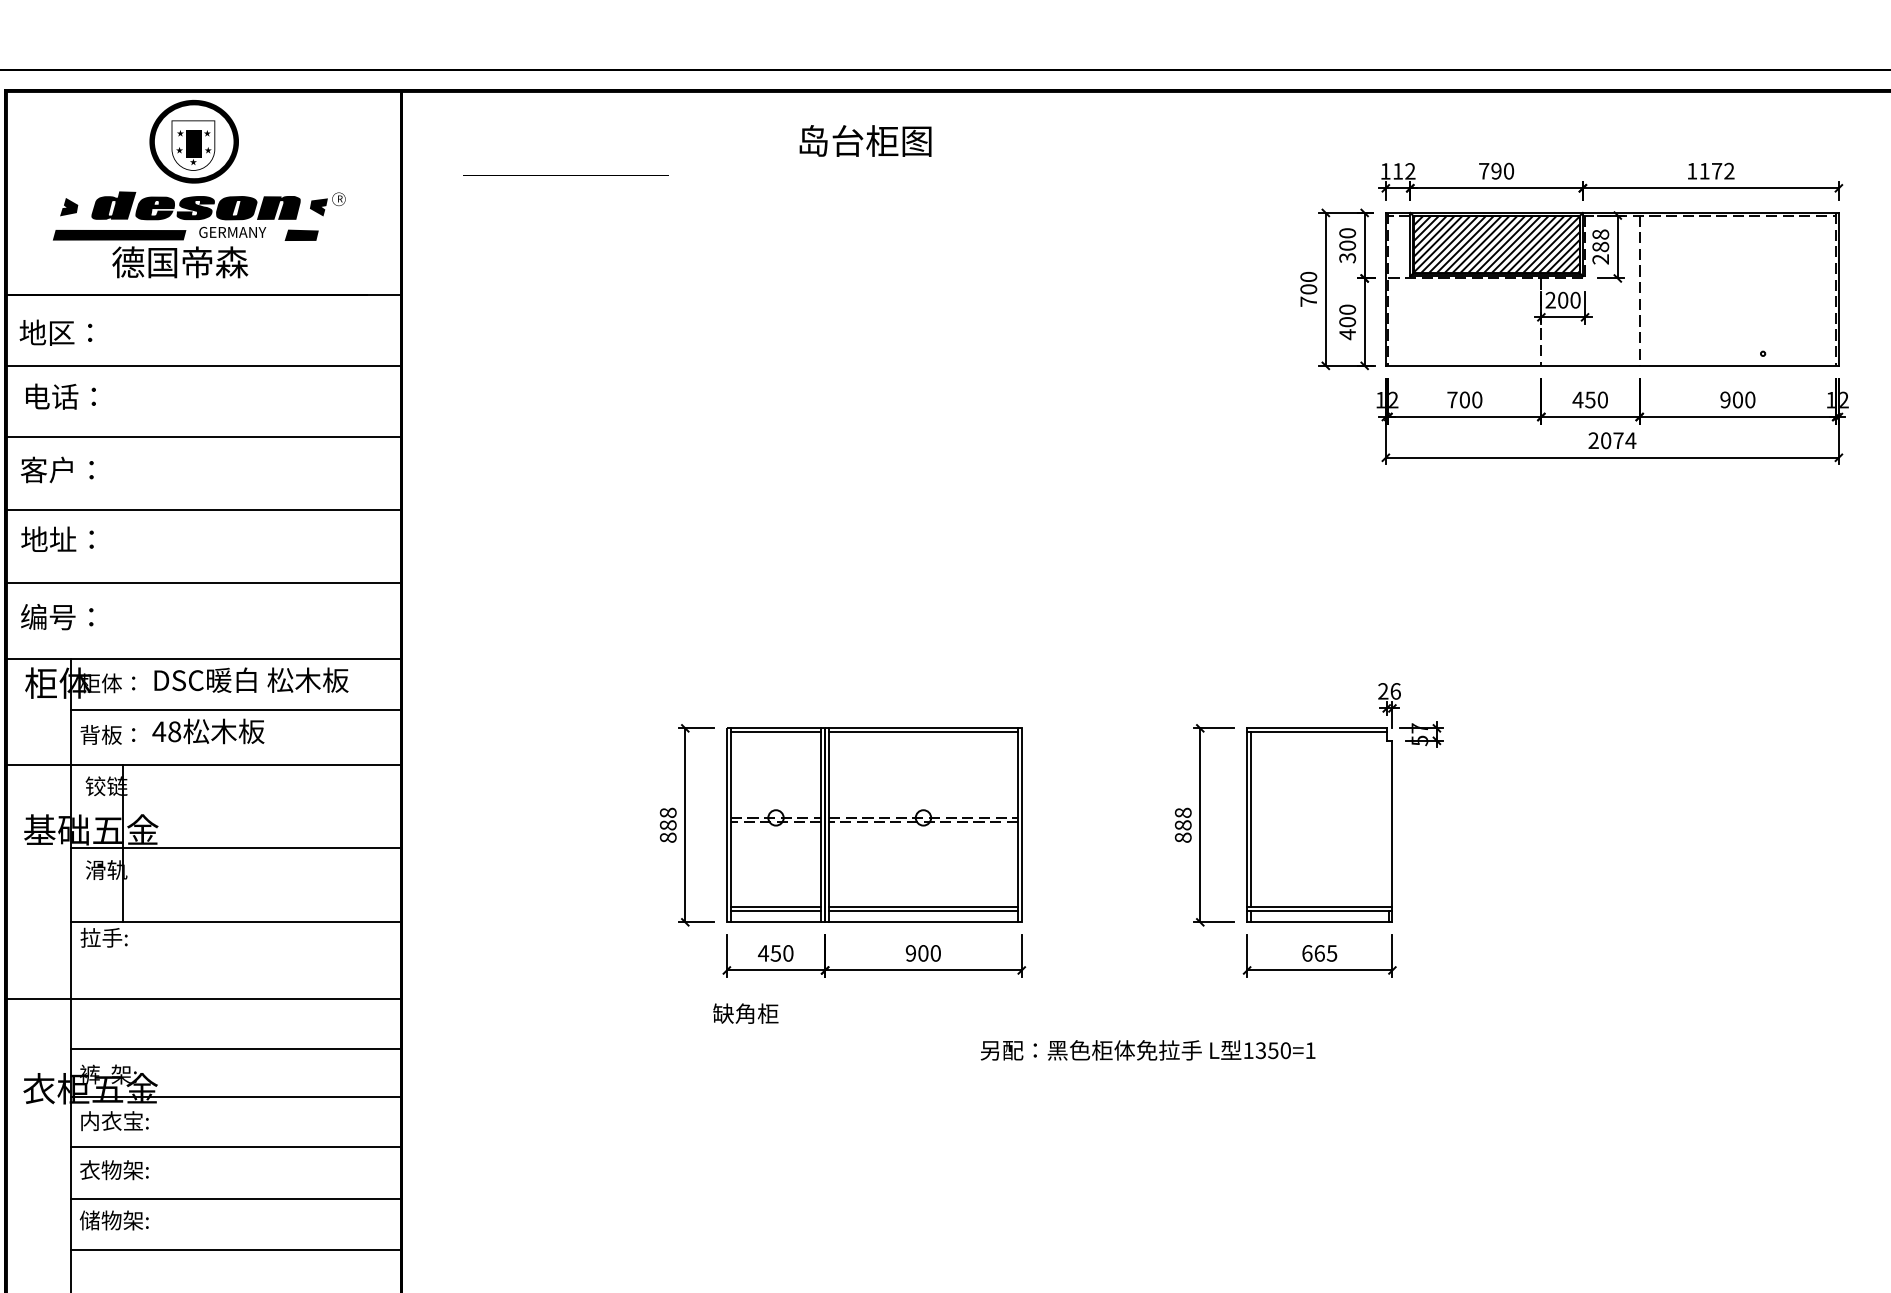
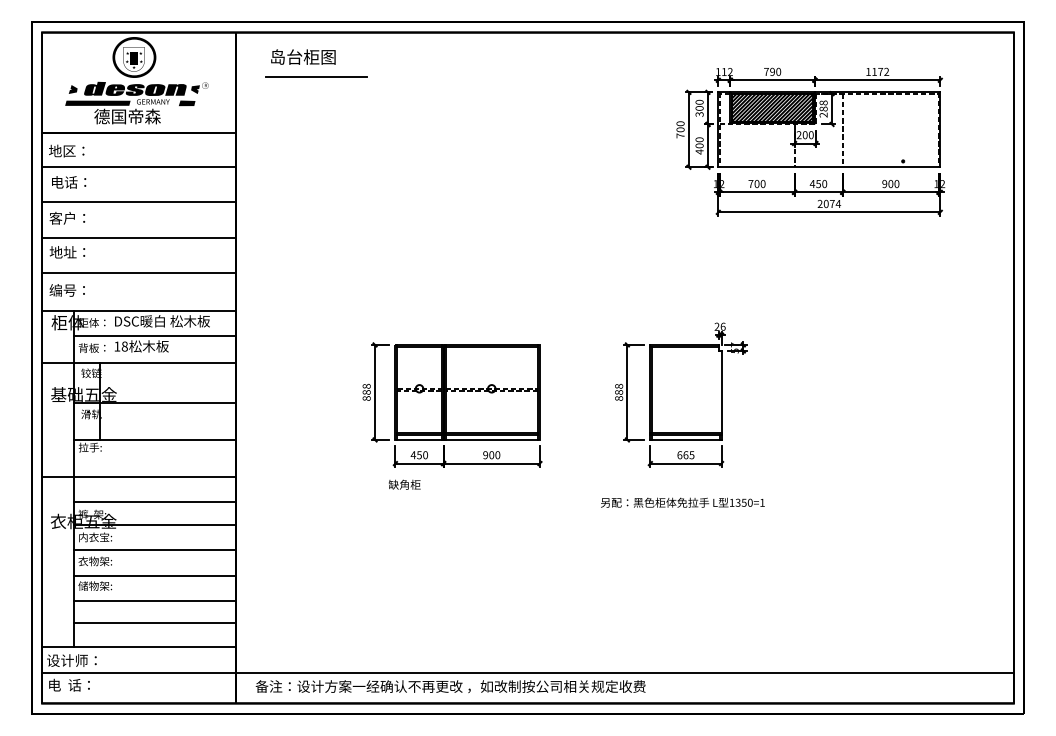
text: (865, 139) -> (303, 56), moved
line: (565, 182) -> (316, 77), added
text: (159, 731) -> (117, 346), 48 -> 18
text: (1147, 1049) -> (682, 502), moved

